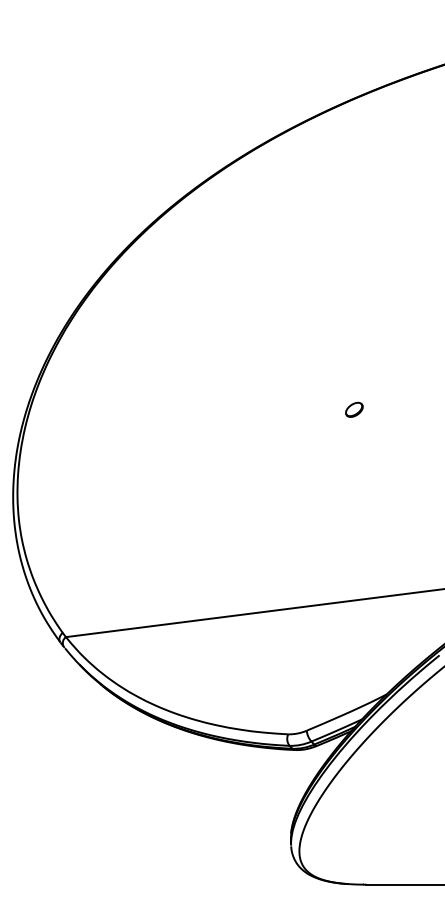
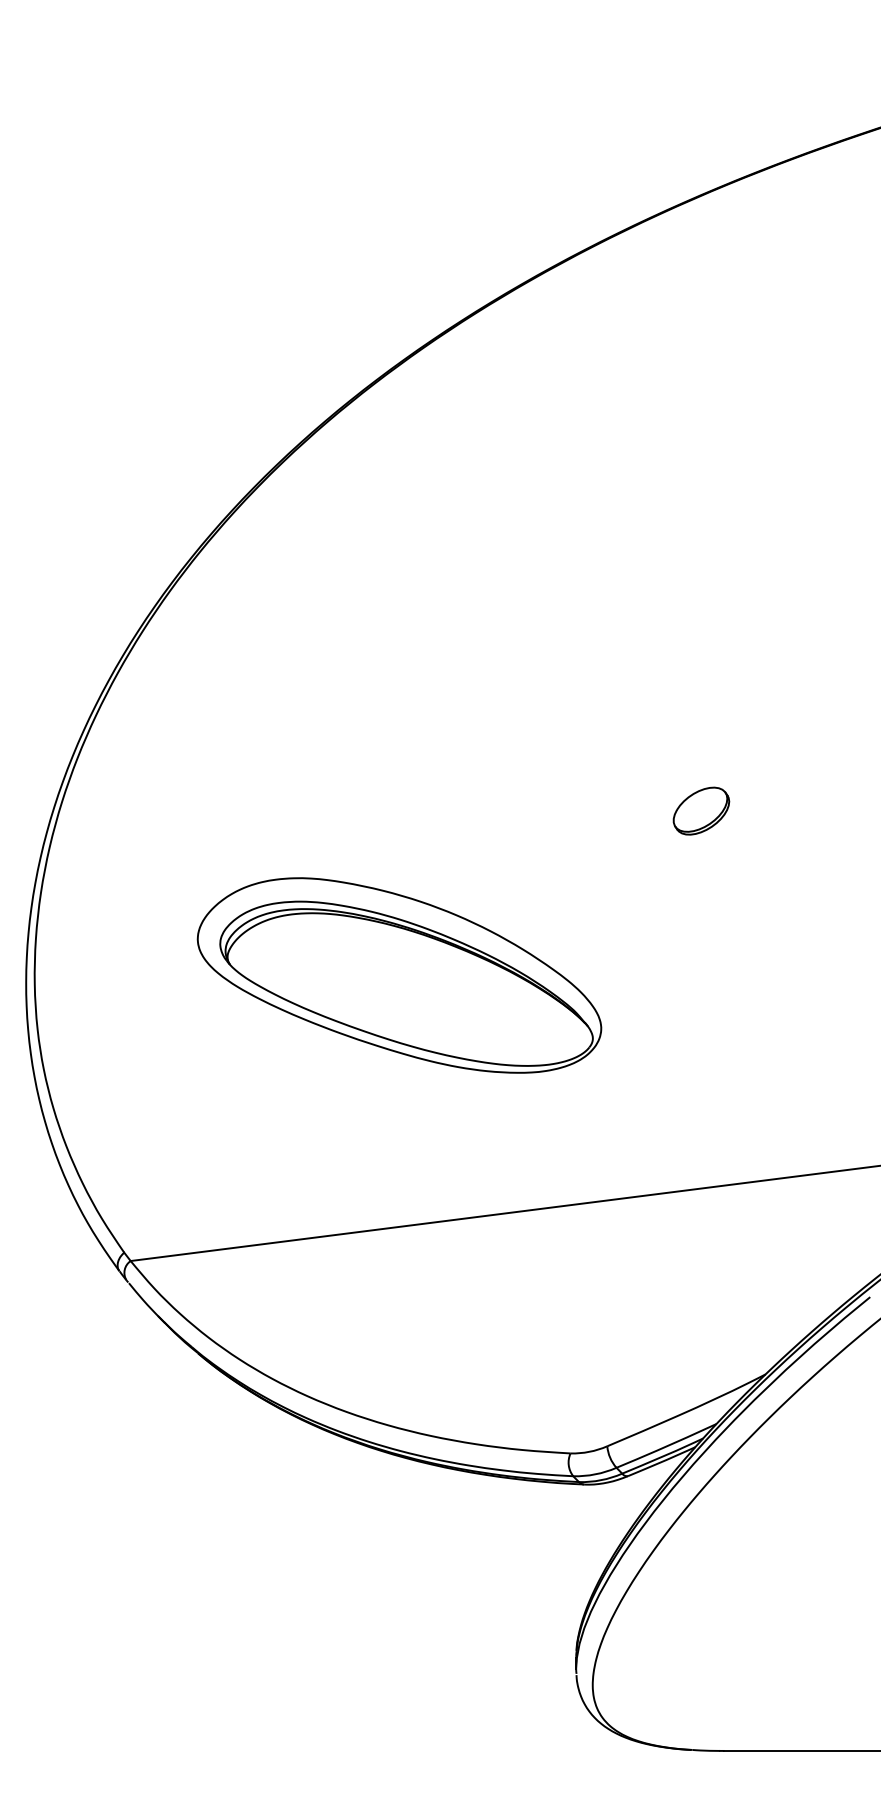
part: (354, 409) -> (701, 810), size x1.67
part: (201, 492) -> (398, 974), added

